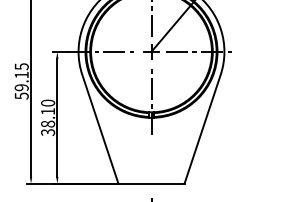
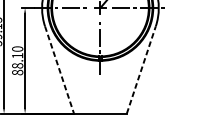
line: (202, 128) -> (141, 69), solid -> dashed
line: (100, 129) -> (59, 70), solid -> dashed
text: (47, 132) -> (17, 72), 38.10 -> 88.10

